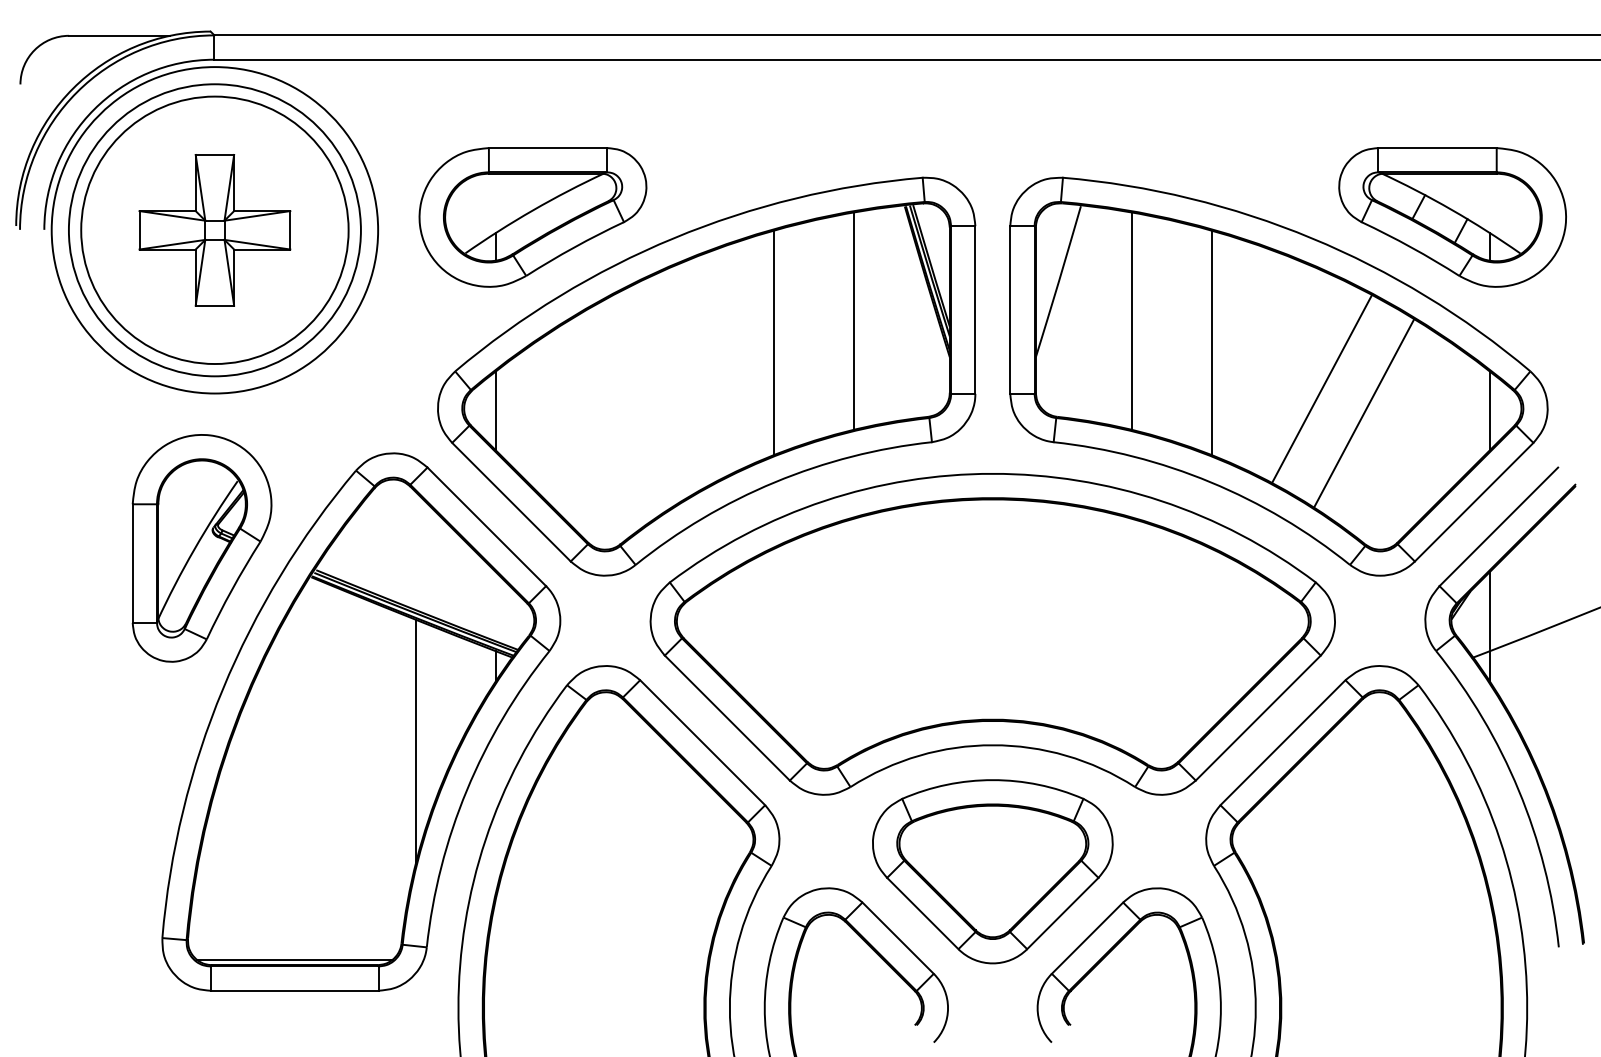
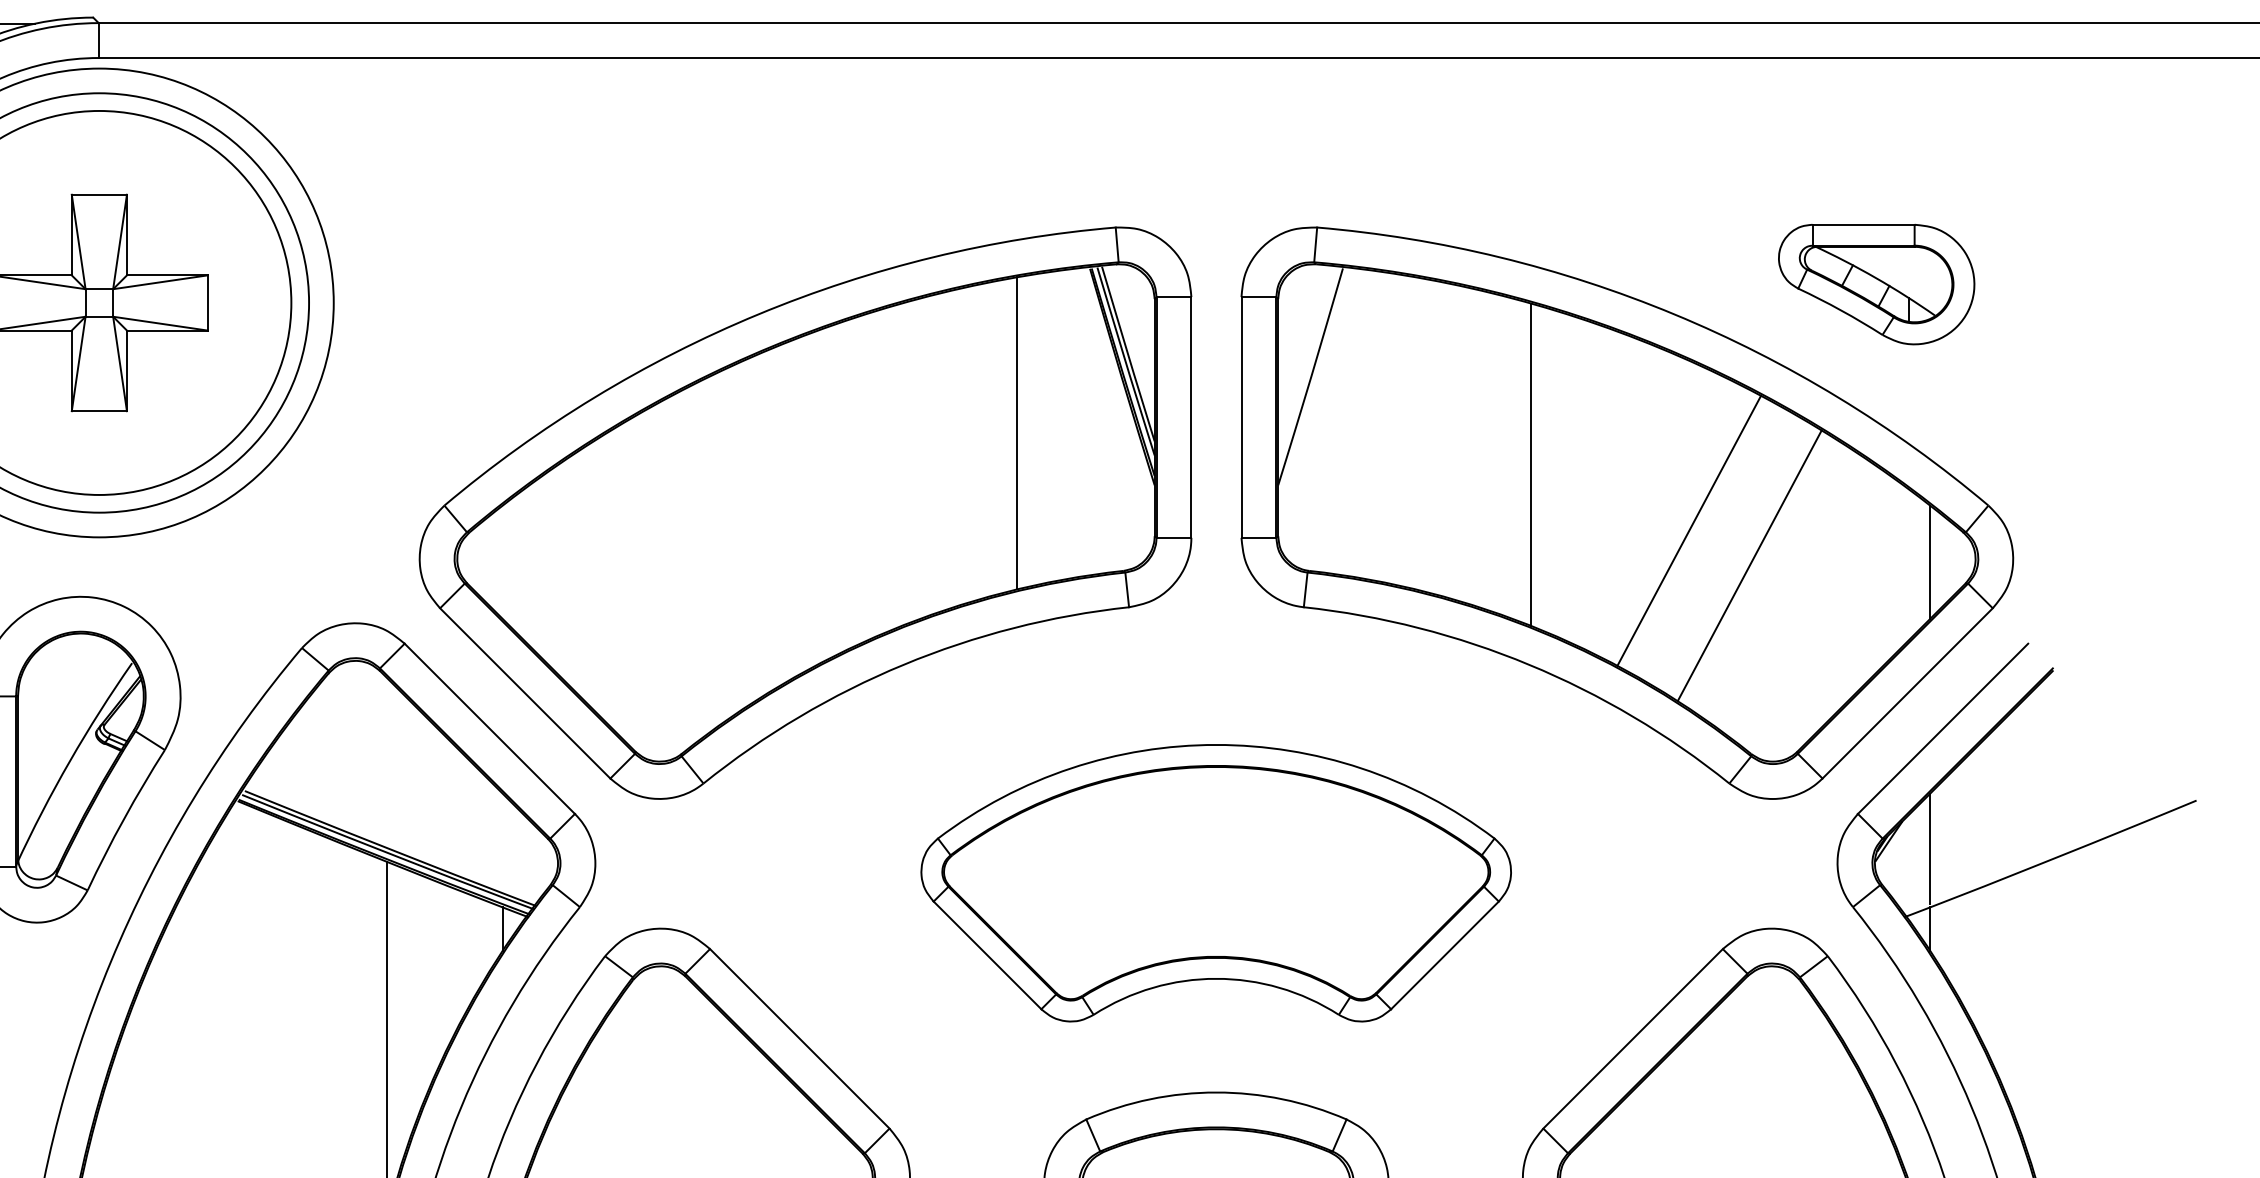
part: (532, 217) -> (555, 284), removed
part: (1452, 217) -> (1876, 284), size x0.6
line: (1131, 320) -> (1415, 432), removed
line: (773, 342) -> (901, 464), removed
line: (495, 410) -> (502, 561), removed
part: (992, 634) -> (1215, 883), size x0.6

